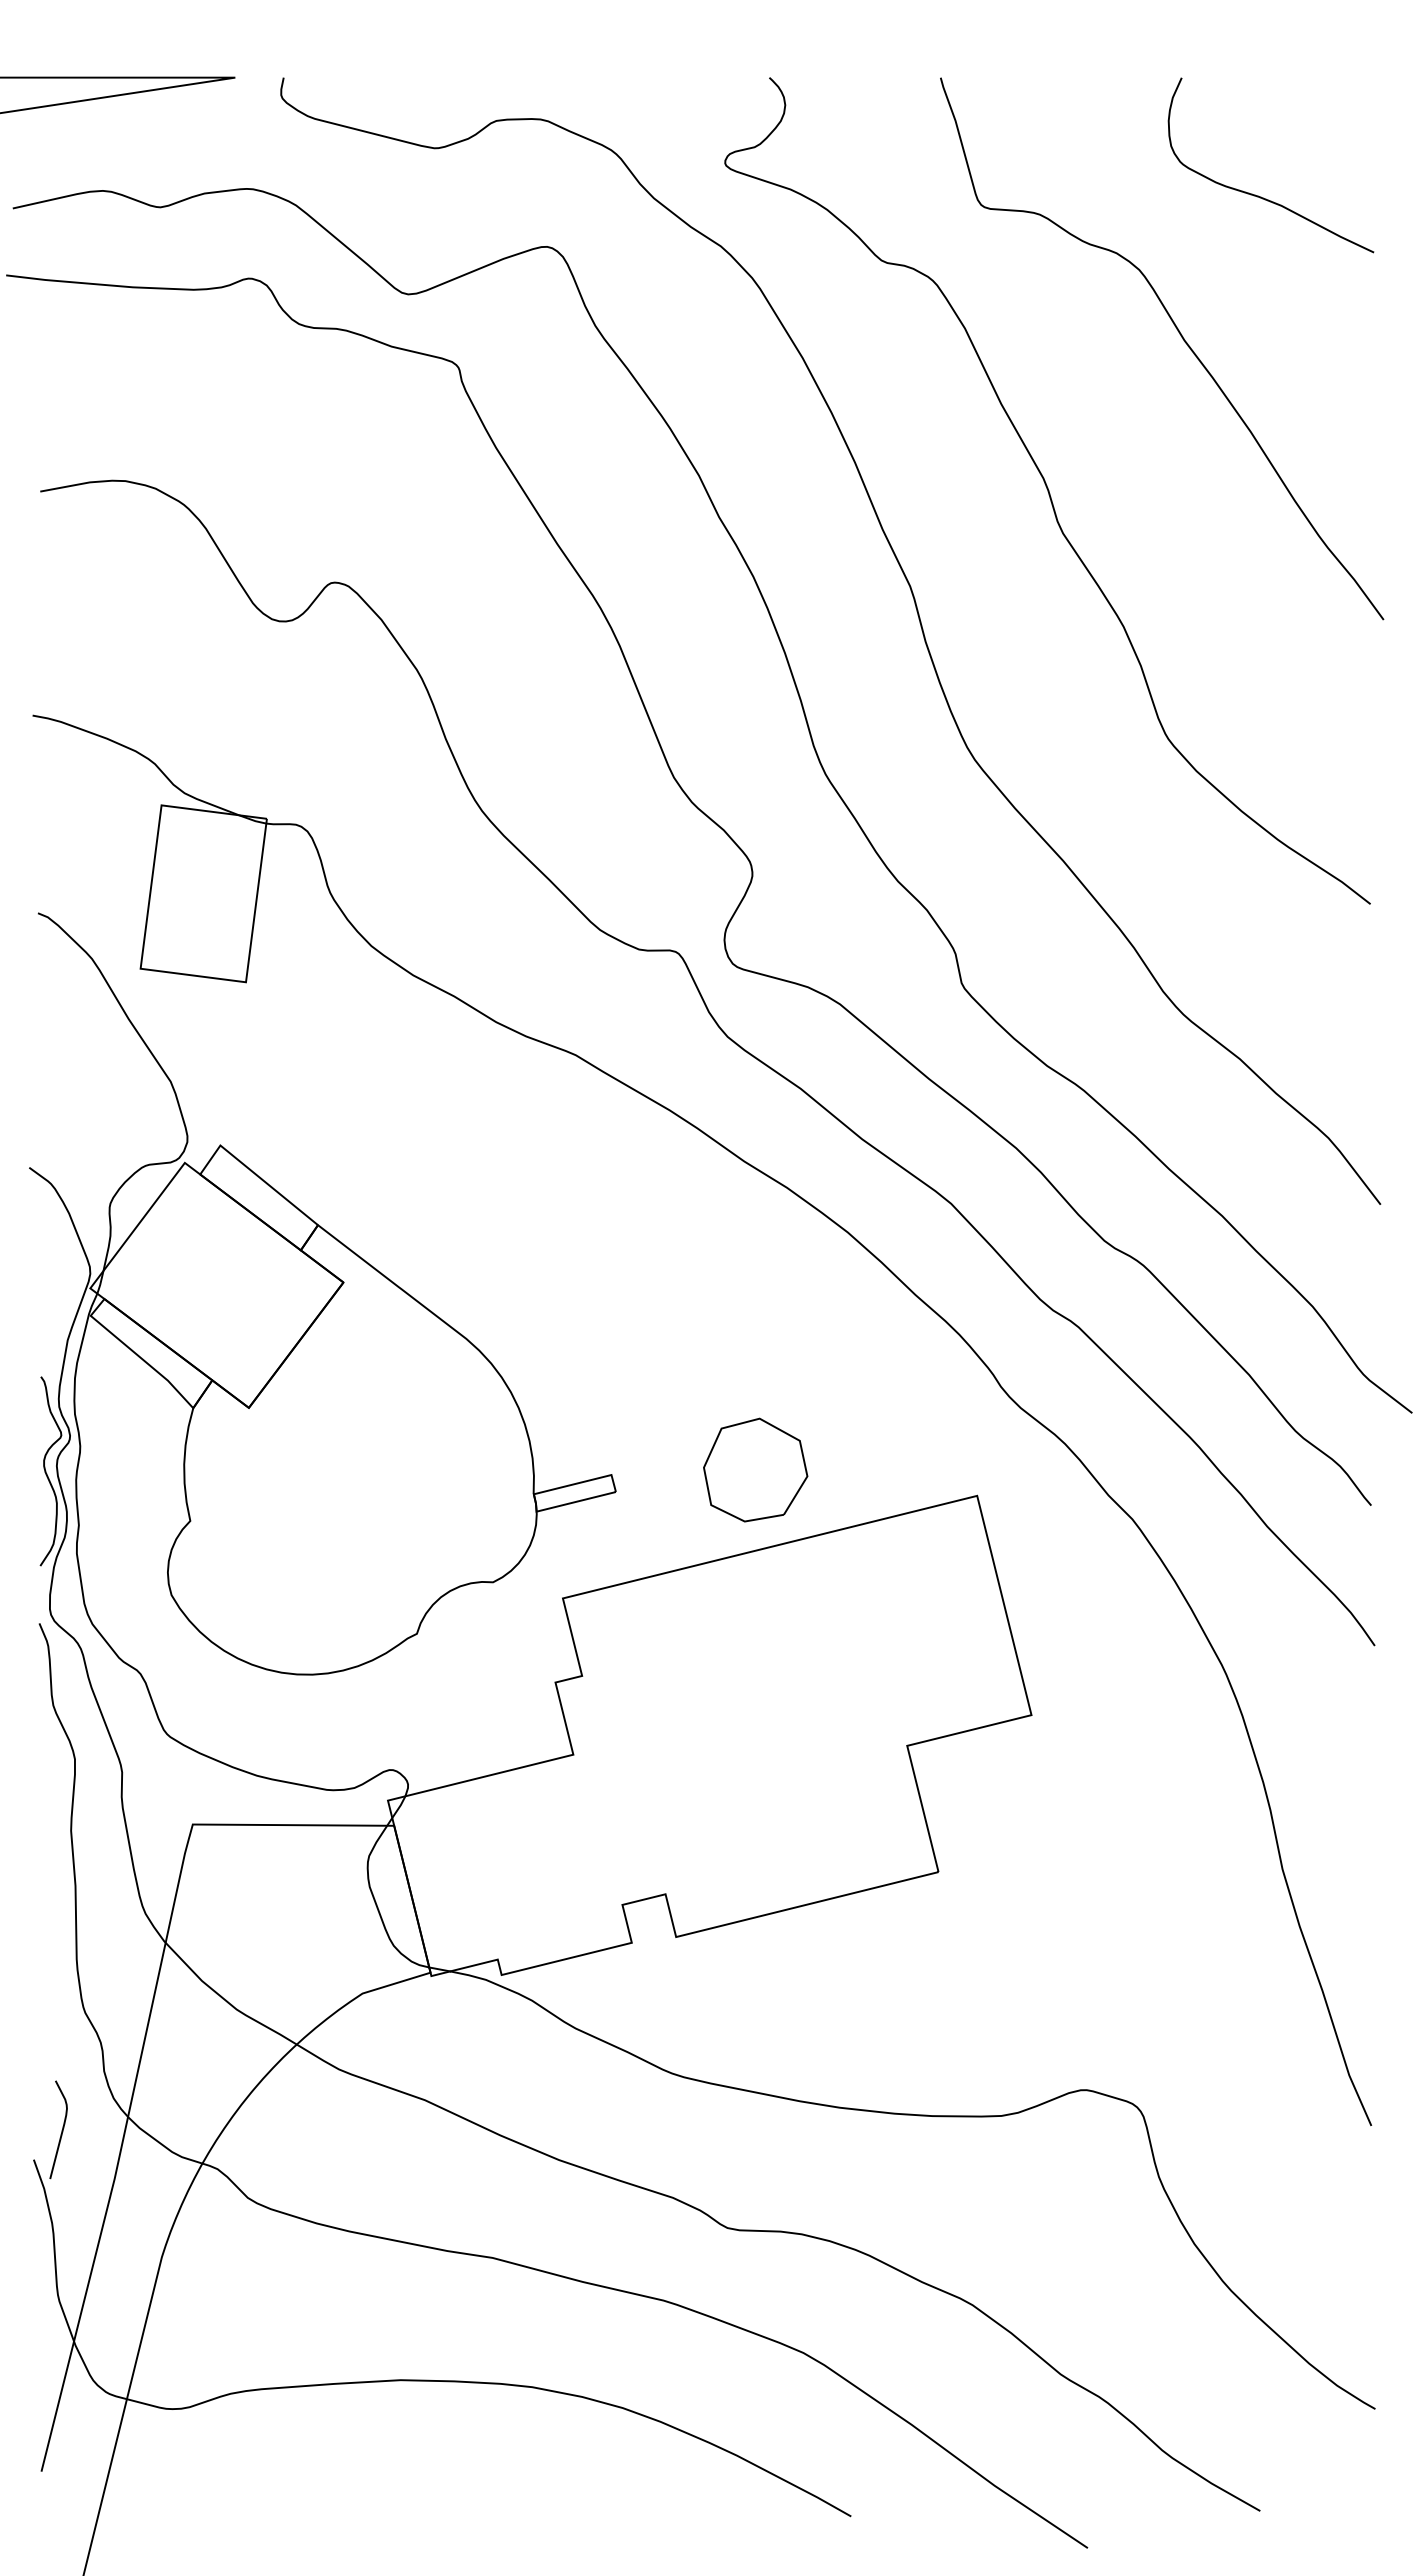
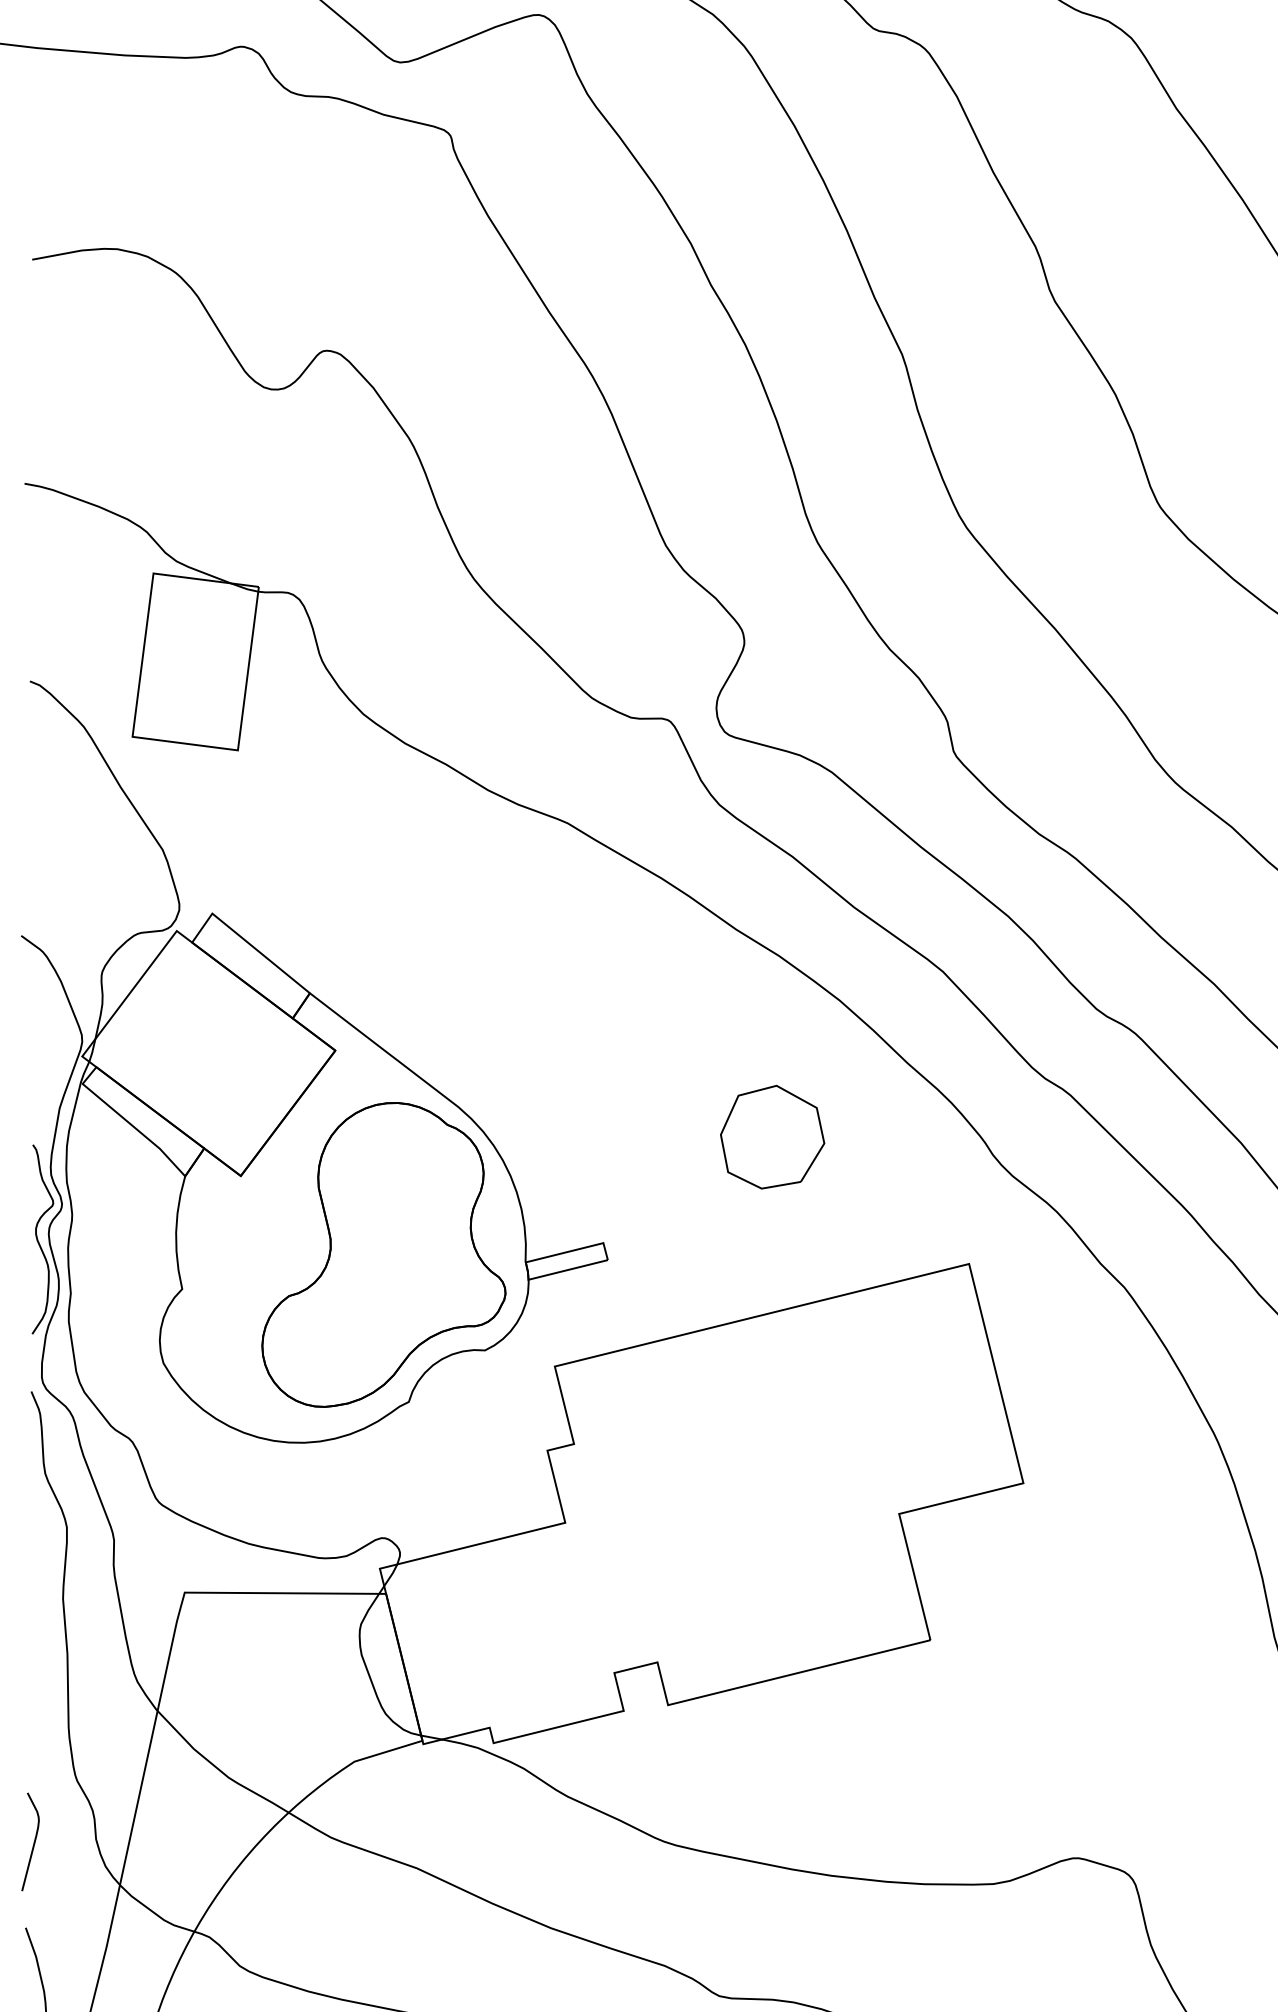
part: (755, 1469) -> (772, 1136), moved
part: (391, 1486) -> (383, 1254), added
curve: (61, 2130) -> (33, 1842), moved

